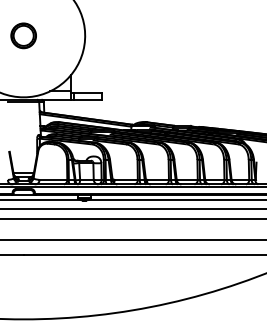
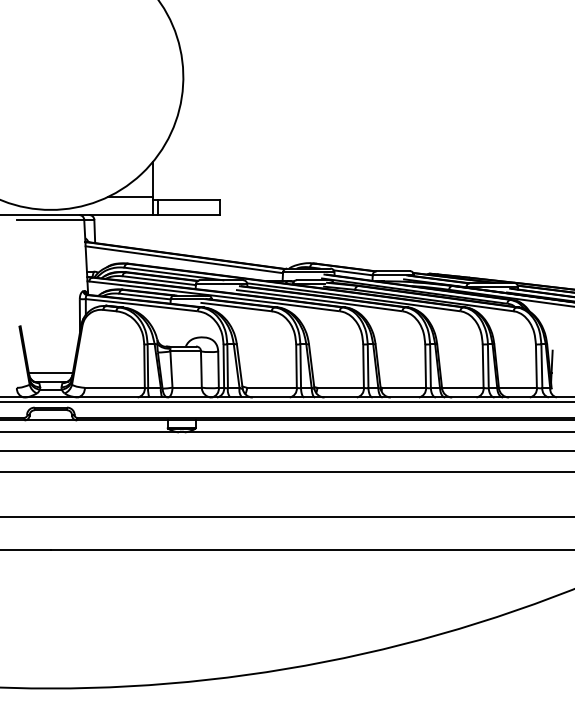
part: (23, 35) -> (50, 76), removed

